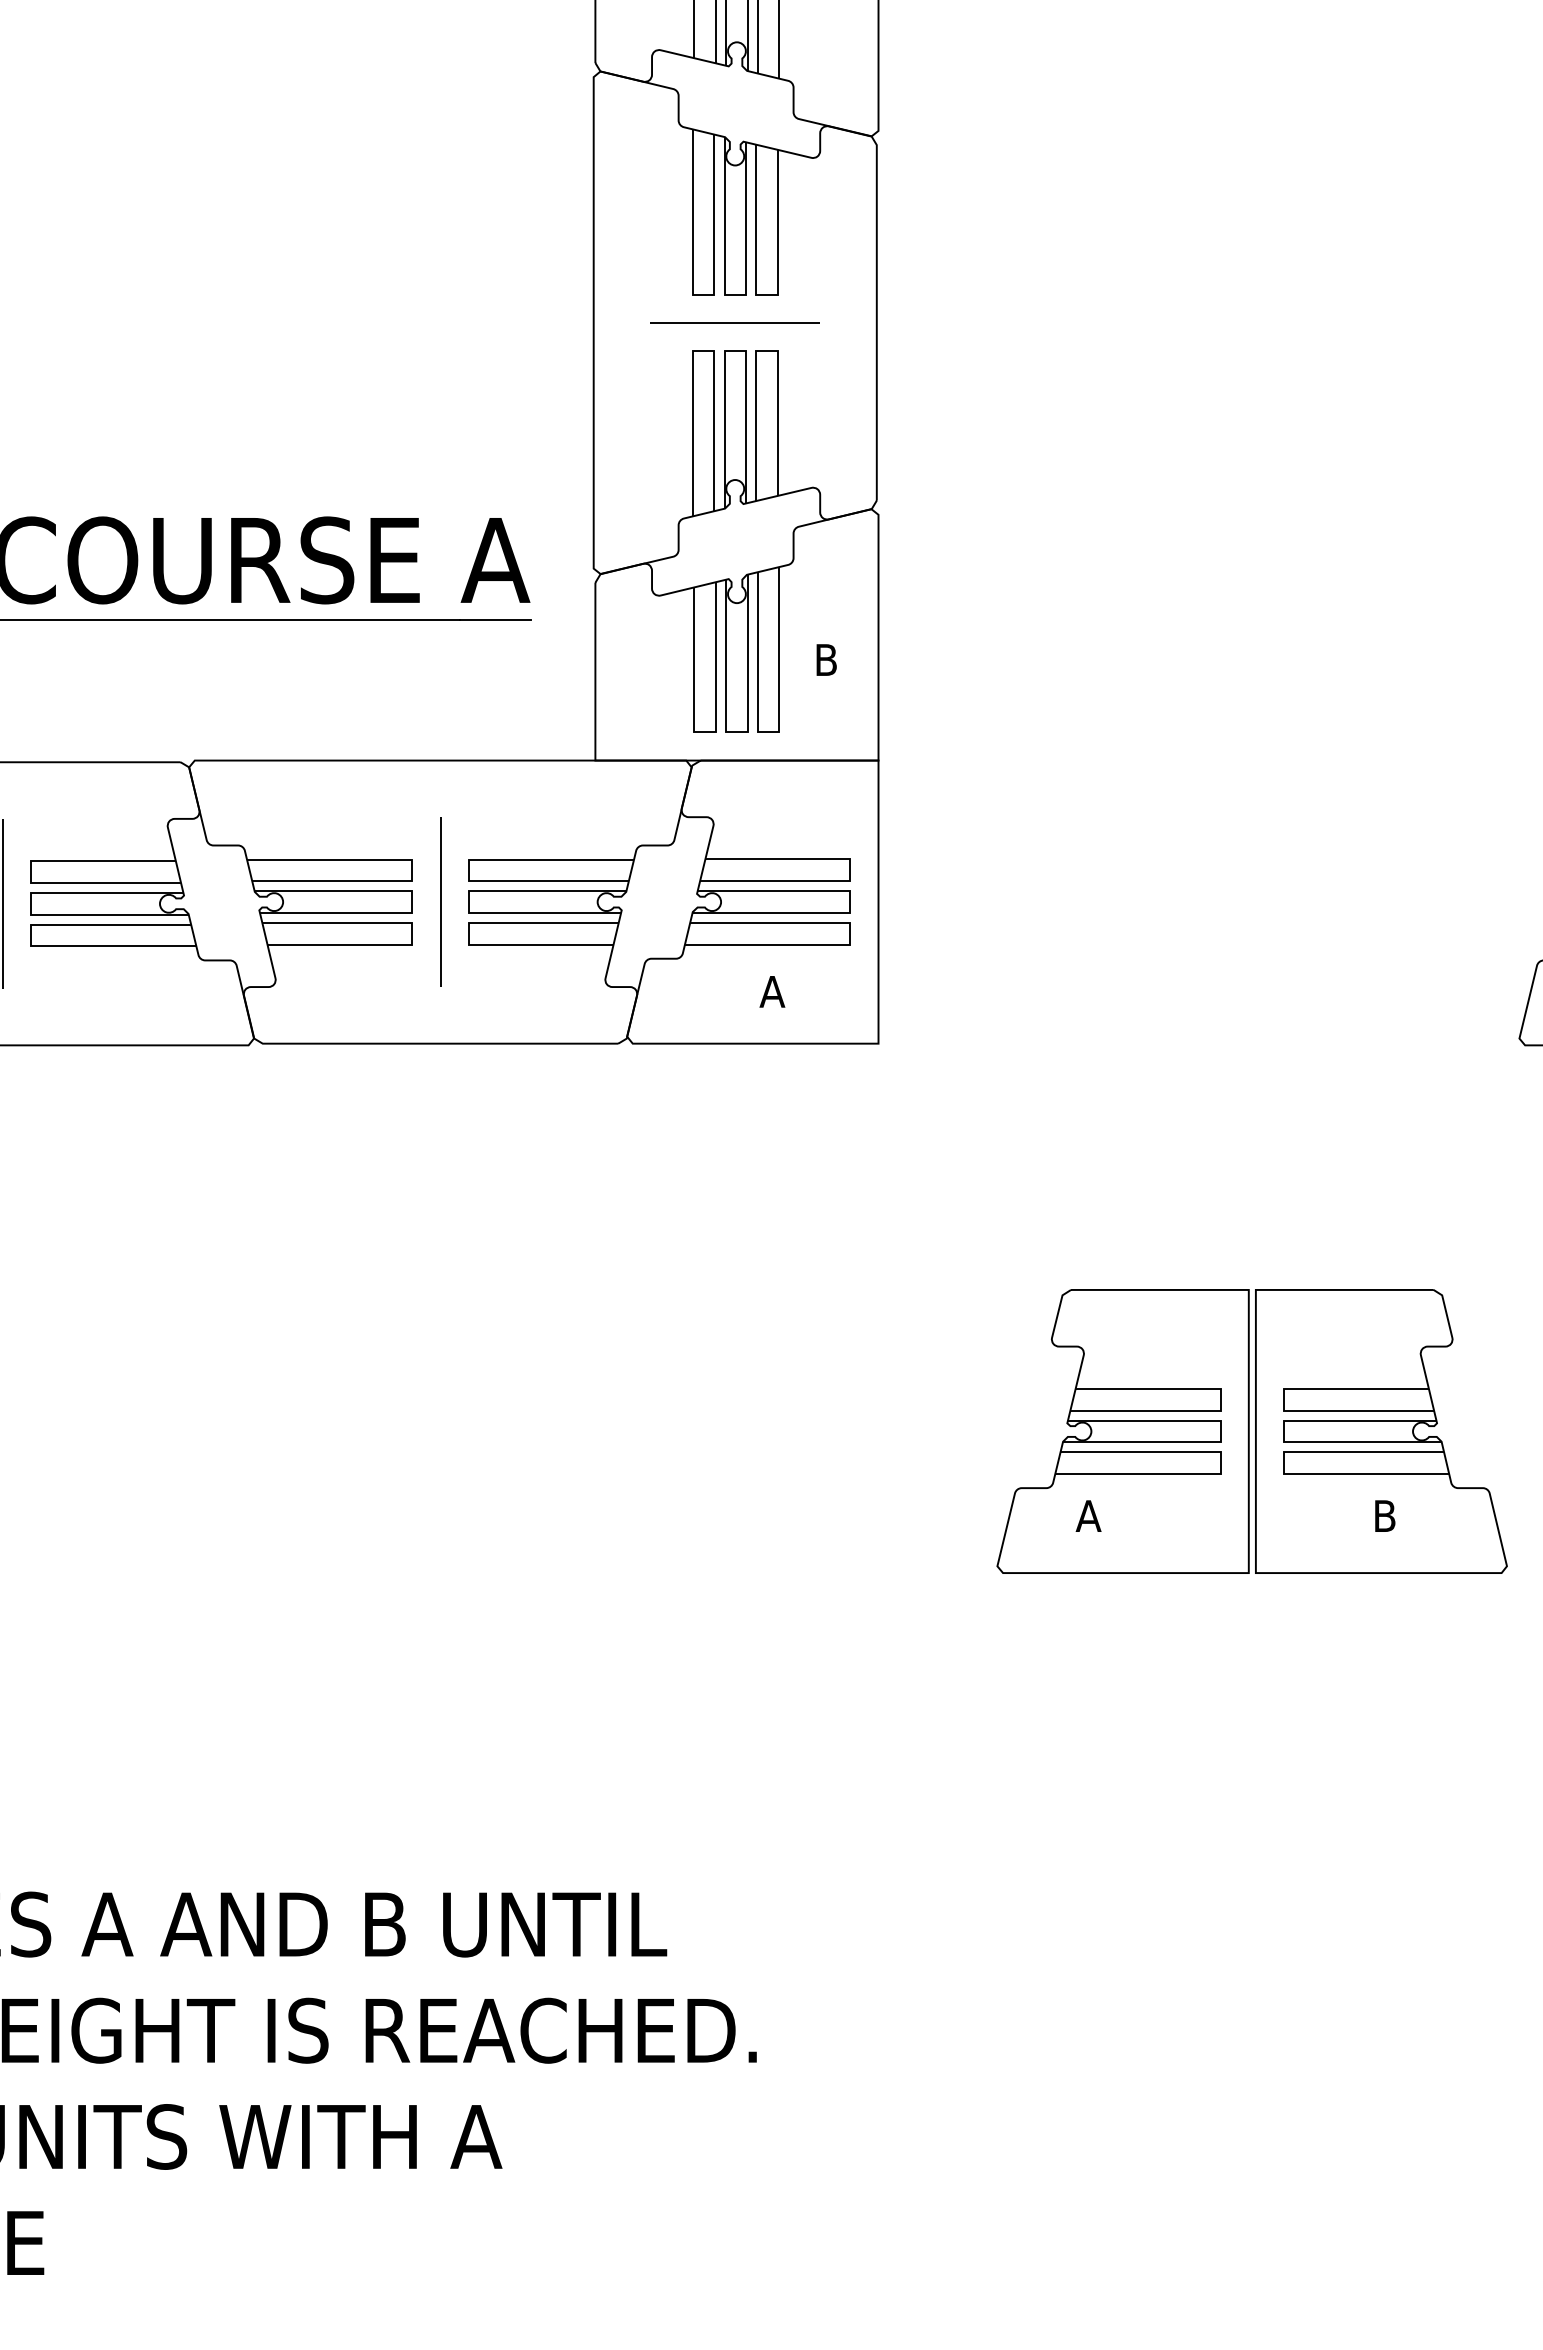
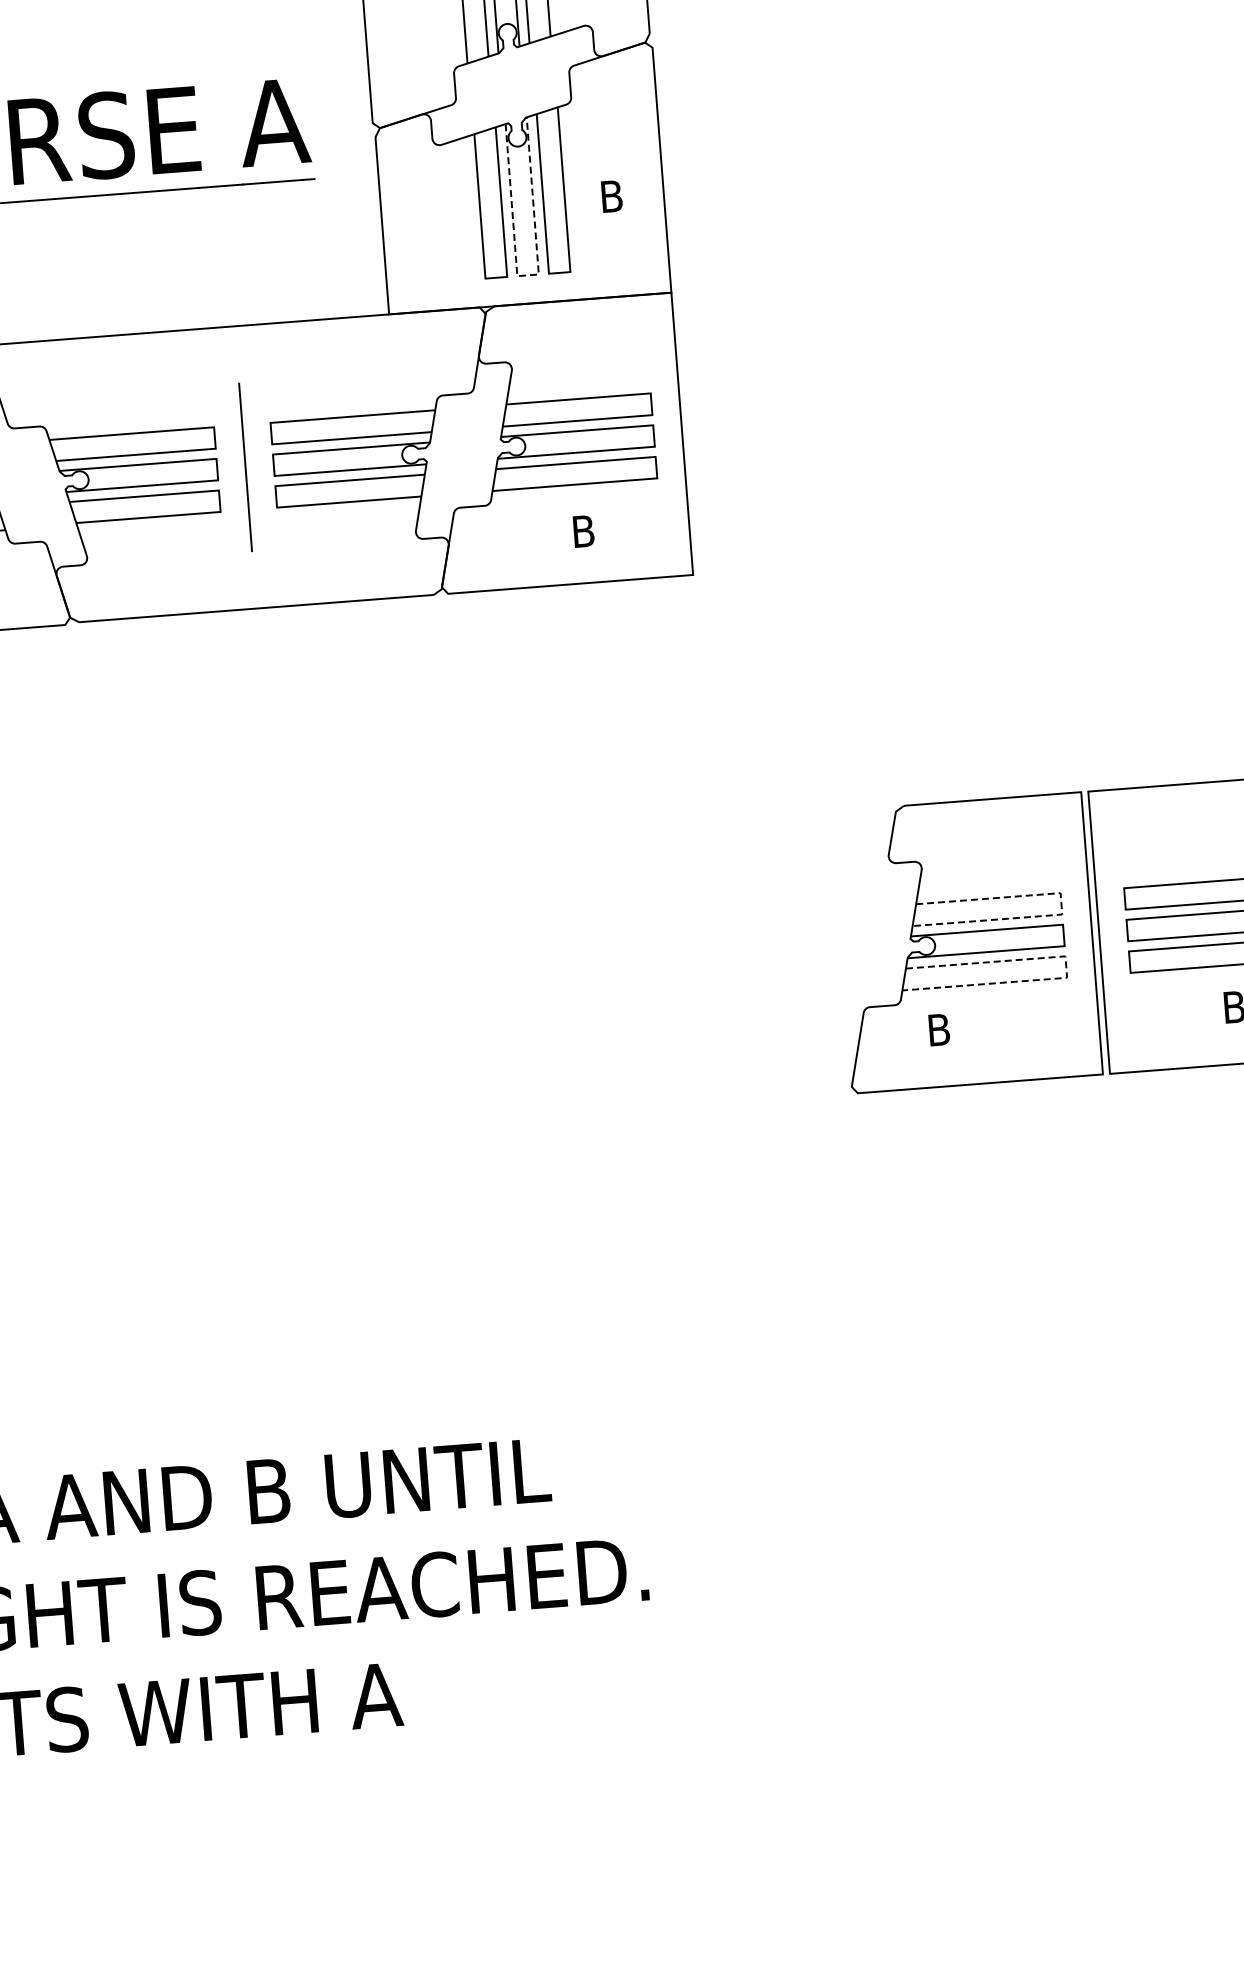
line: (739, 732) -> (530, 275), solid -> dashed
text: (772, 991) -> (583, 531), A -> B
line: (1220, 1402) -> (1061, 906), solid -> dashed
line: (1220, 1466) -> (1066, 970), solid -> dashed
text: (1088, 1515) -> (938, 1029), A -> B

